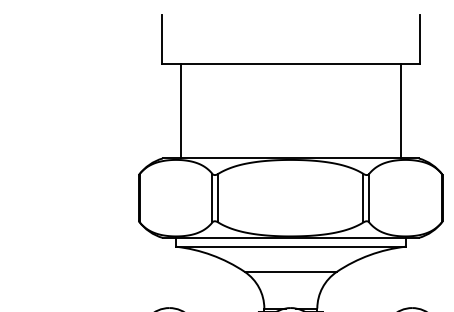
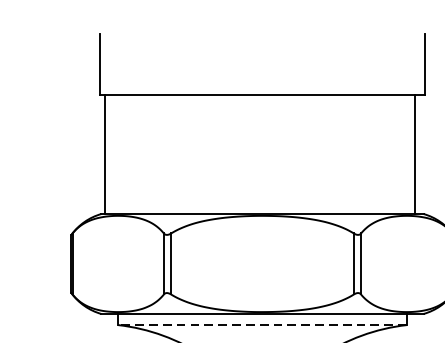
line: (180, 111) -> (104, 154), moved
line: (400, 111) -> (414, 154), moved
line: (290, 246) -> (262, 324), solid -> dashed

